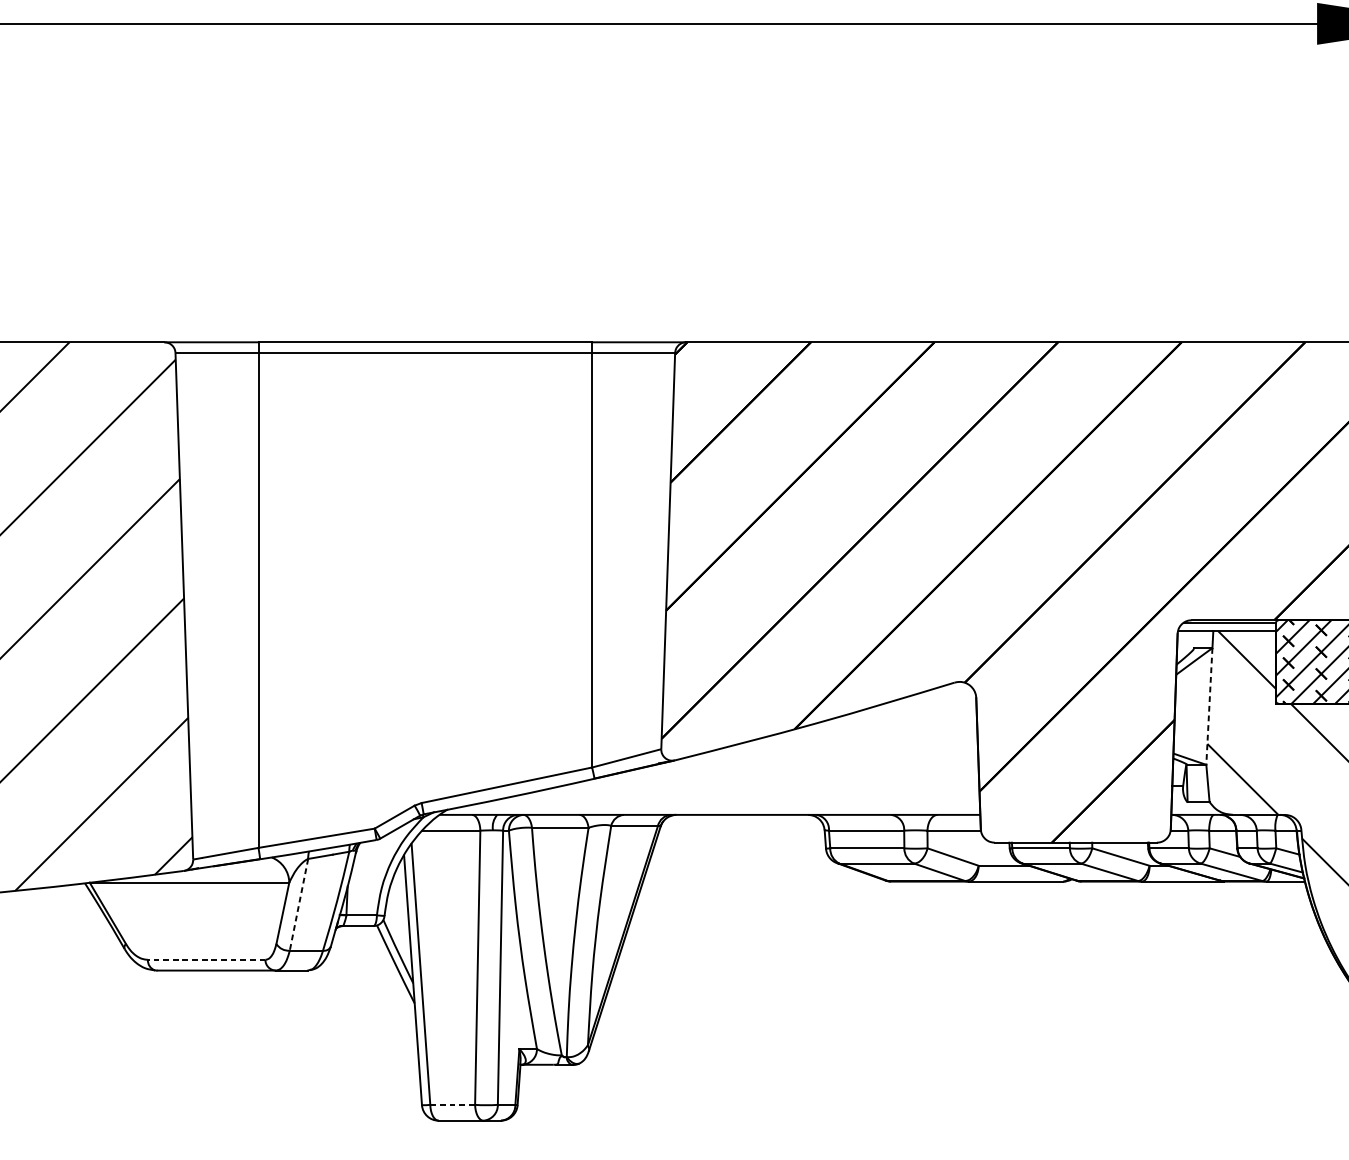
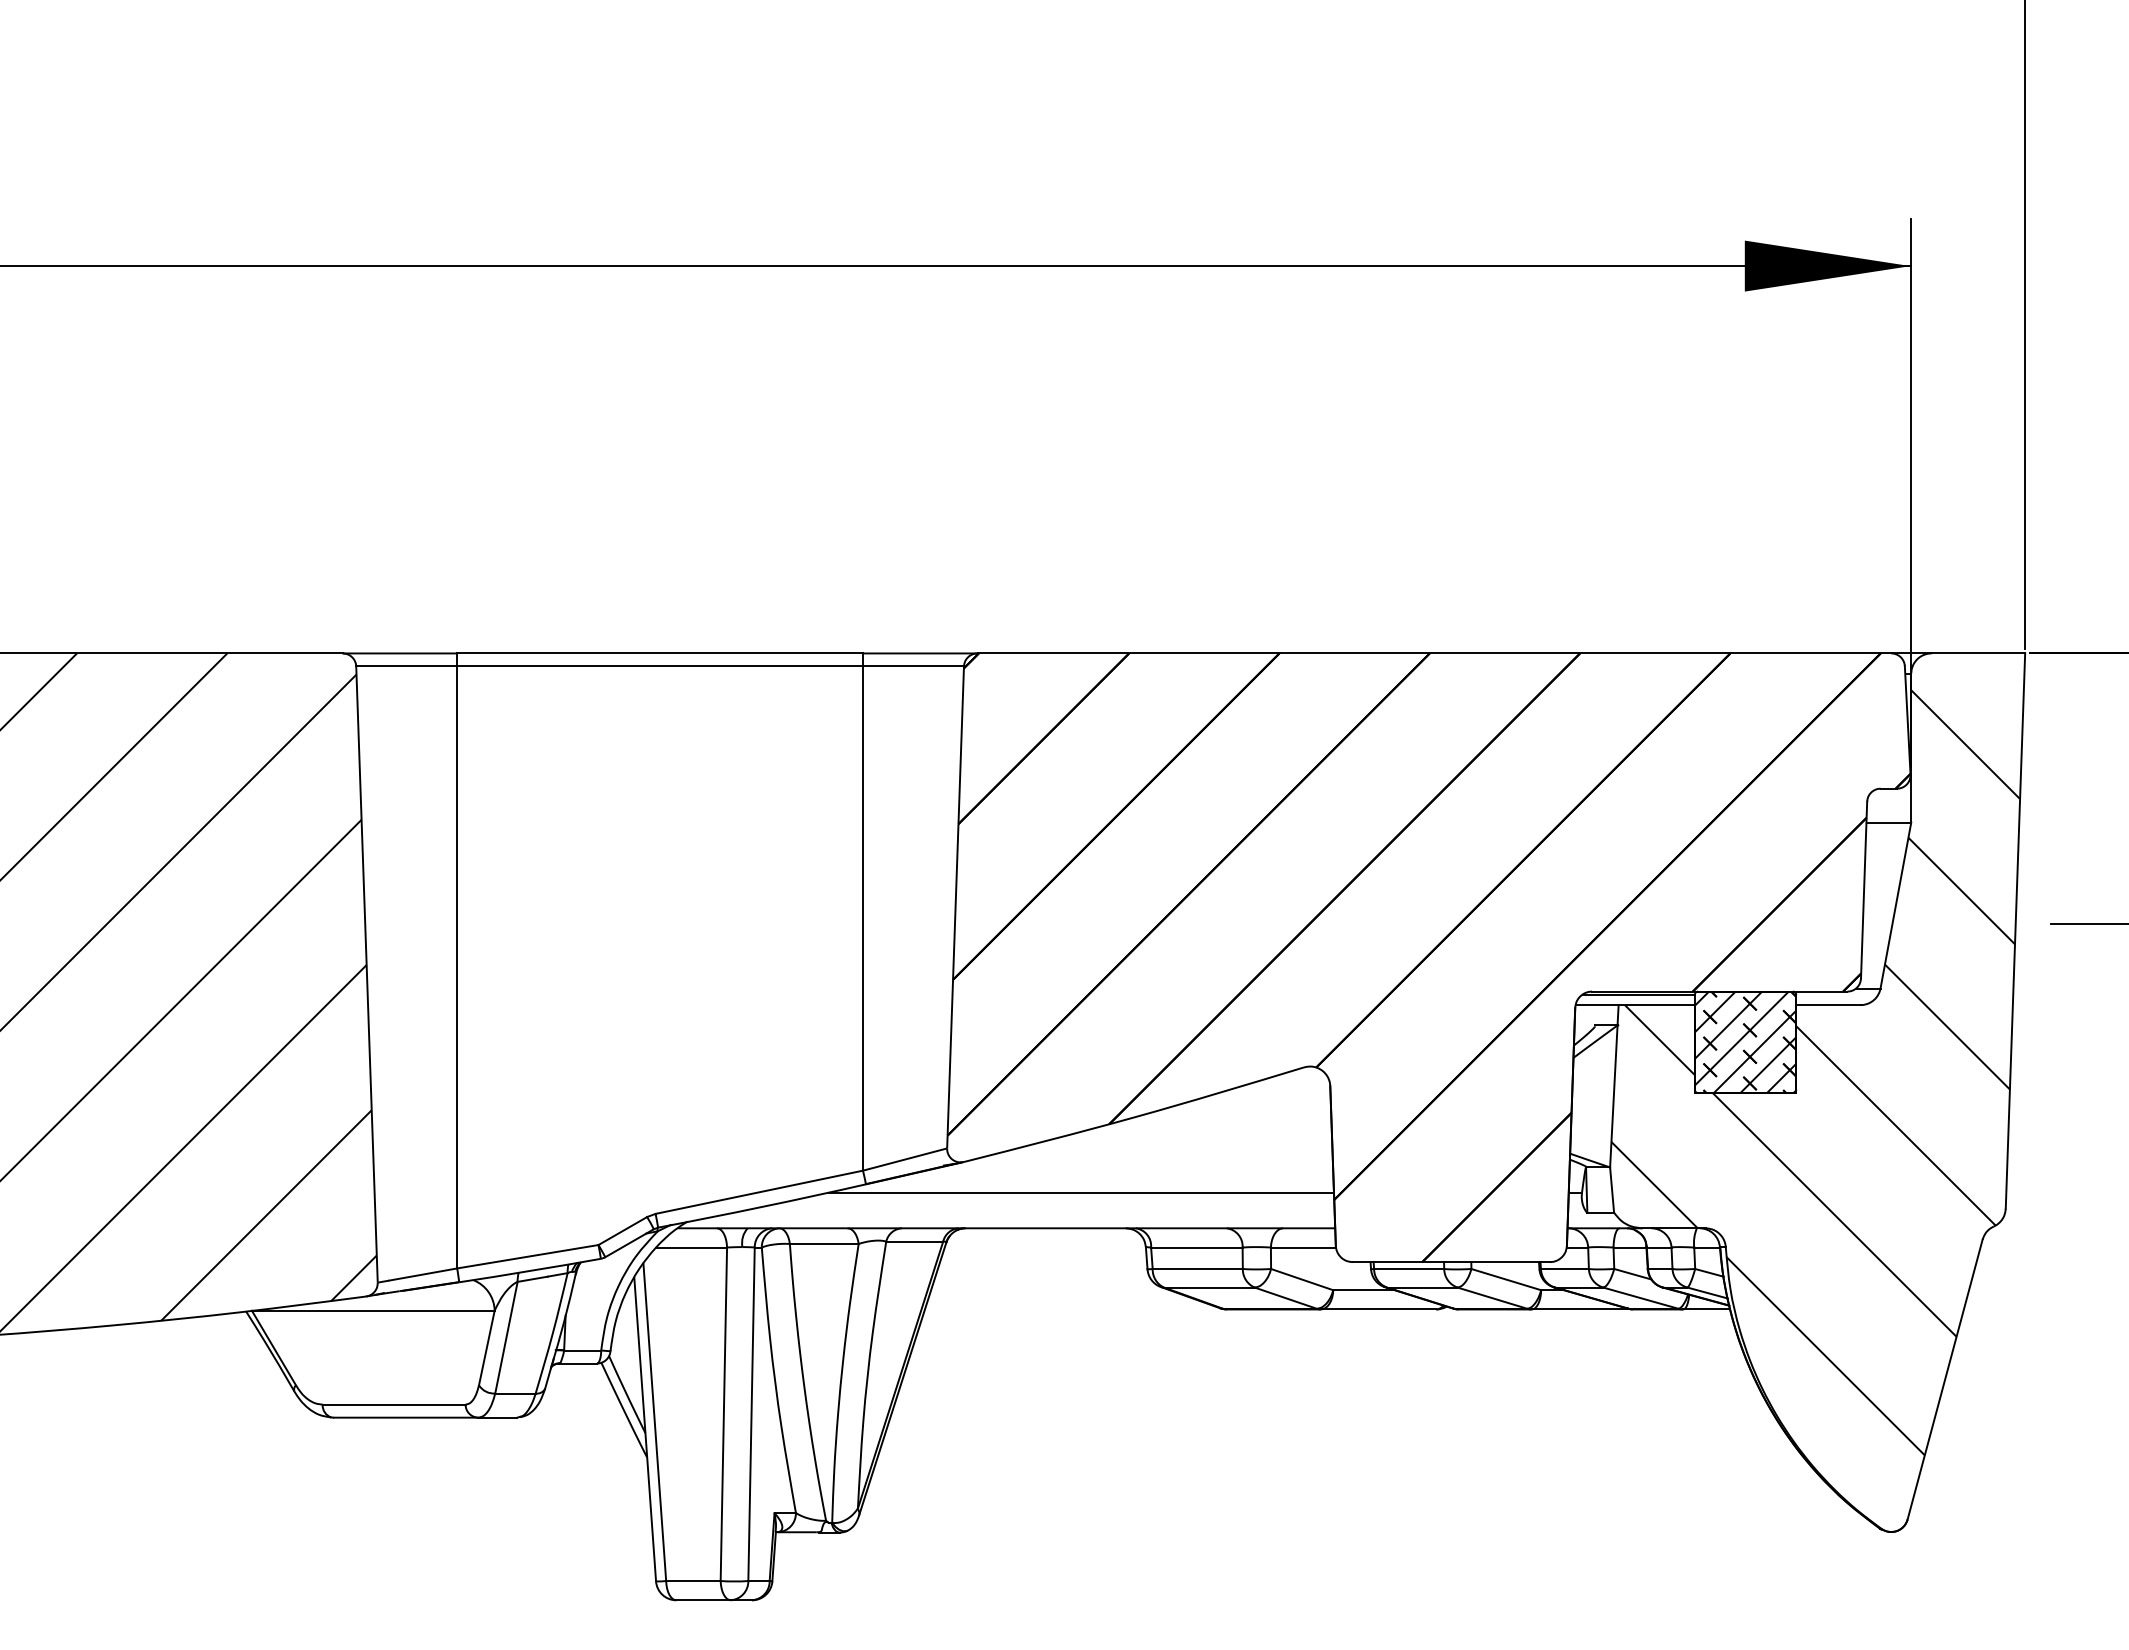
line: (1209, 706) -> (1613, 1096), dashed -> solid
line: (770, 785) -> (1080, 1192), added
line: (299, 904) -> (506, 1337), dashed -> solid
line: (206, 959) -> (393, 1404), dashed -> solid
line: (452, 1105) -> (693, 1581), dashed -> solid

